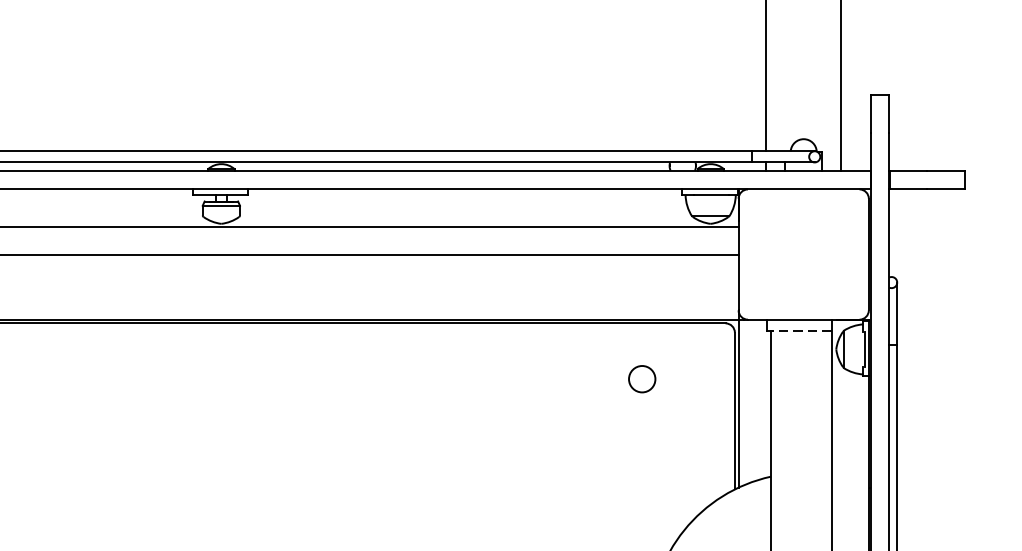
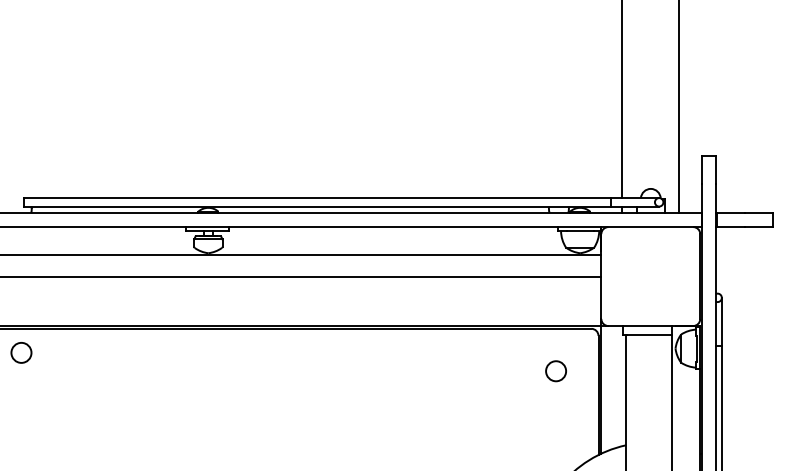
line: (801, 330) -> (649, 334), dashed -> solid
circle: (641, 379) -> (555, 371), moved

